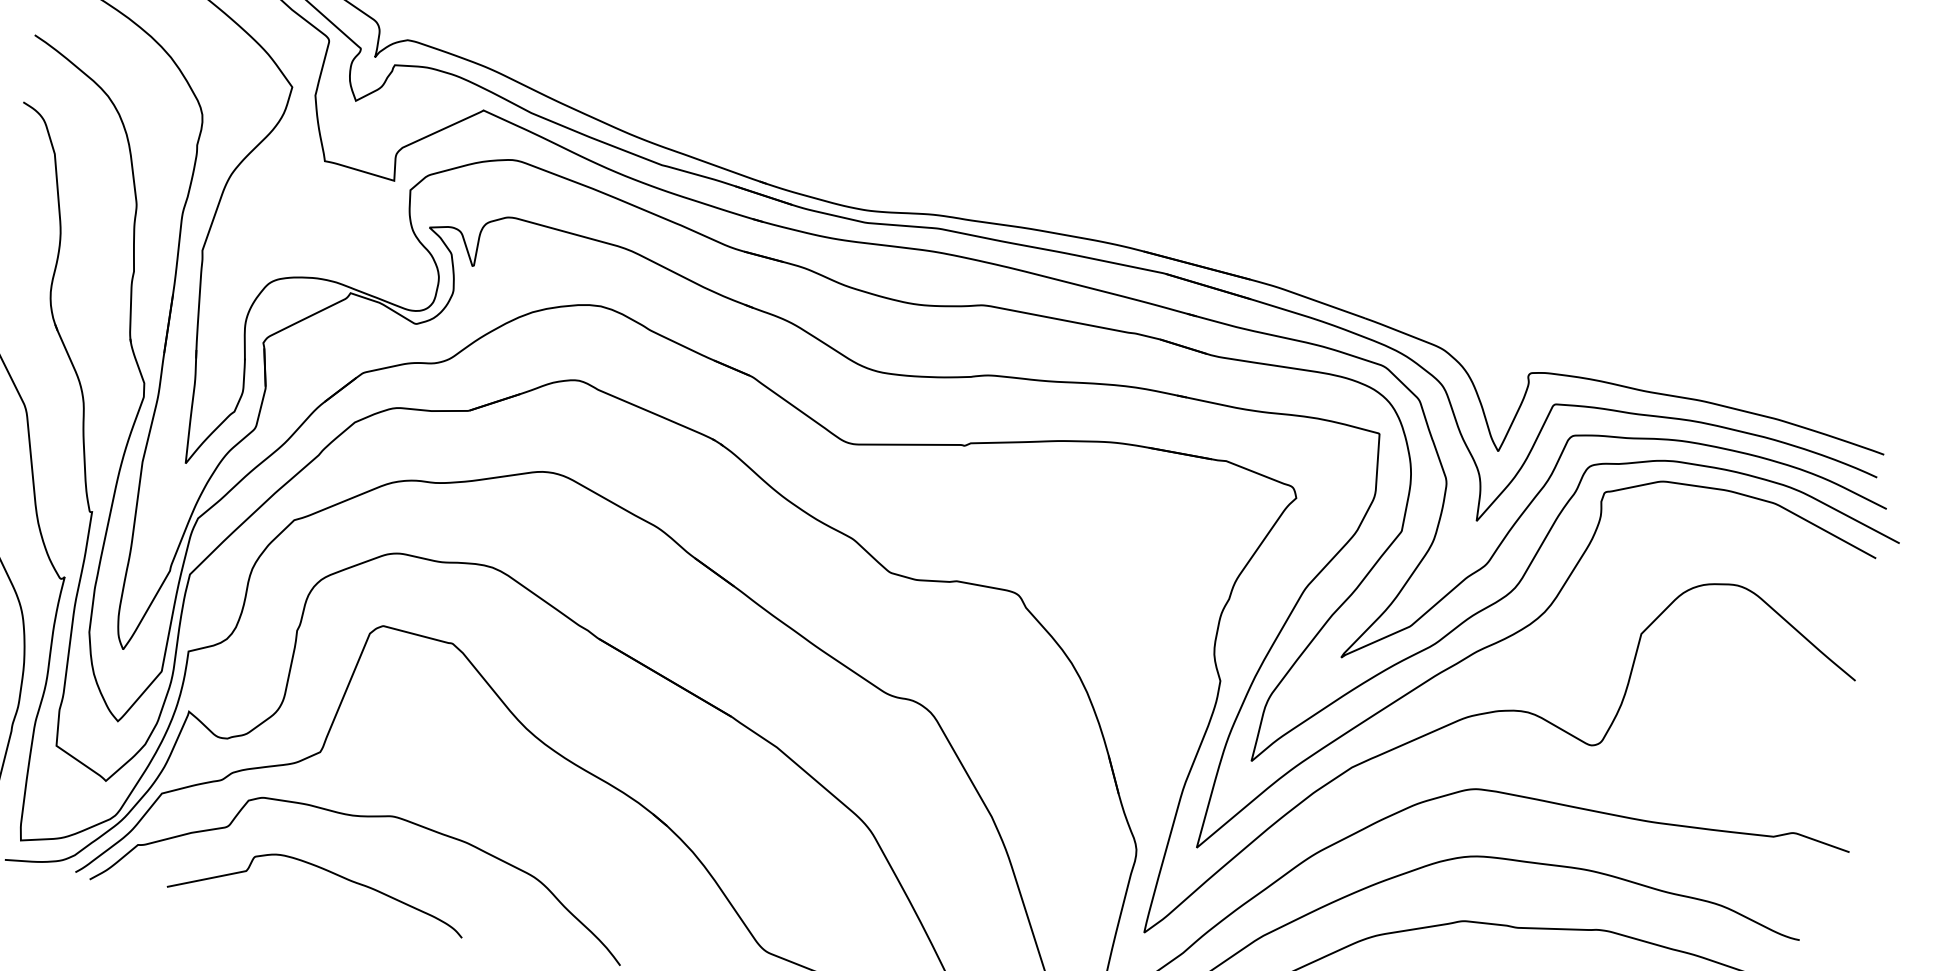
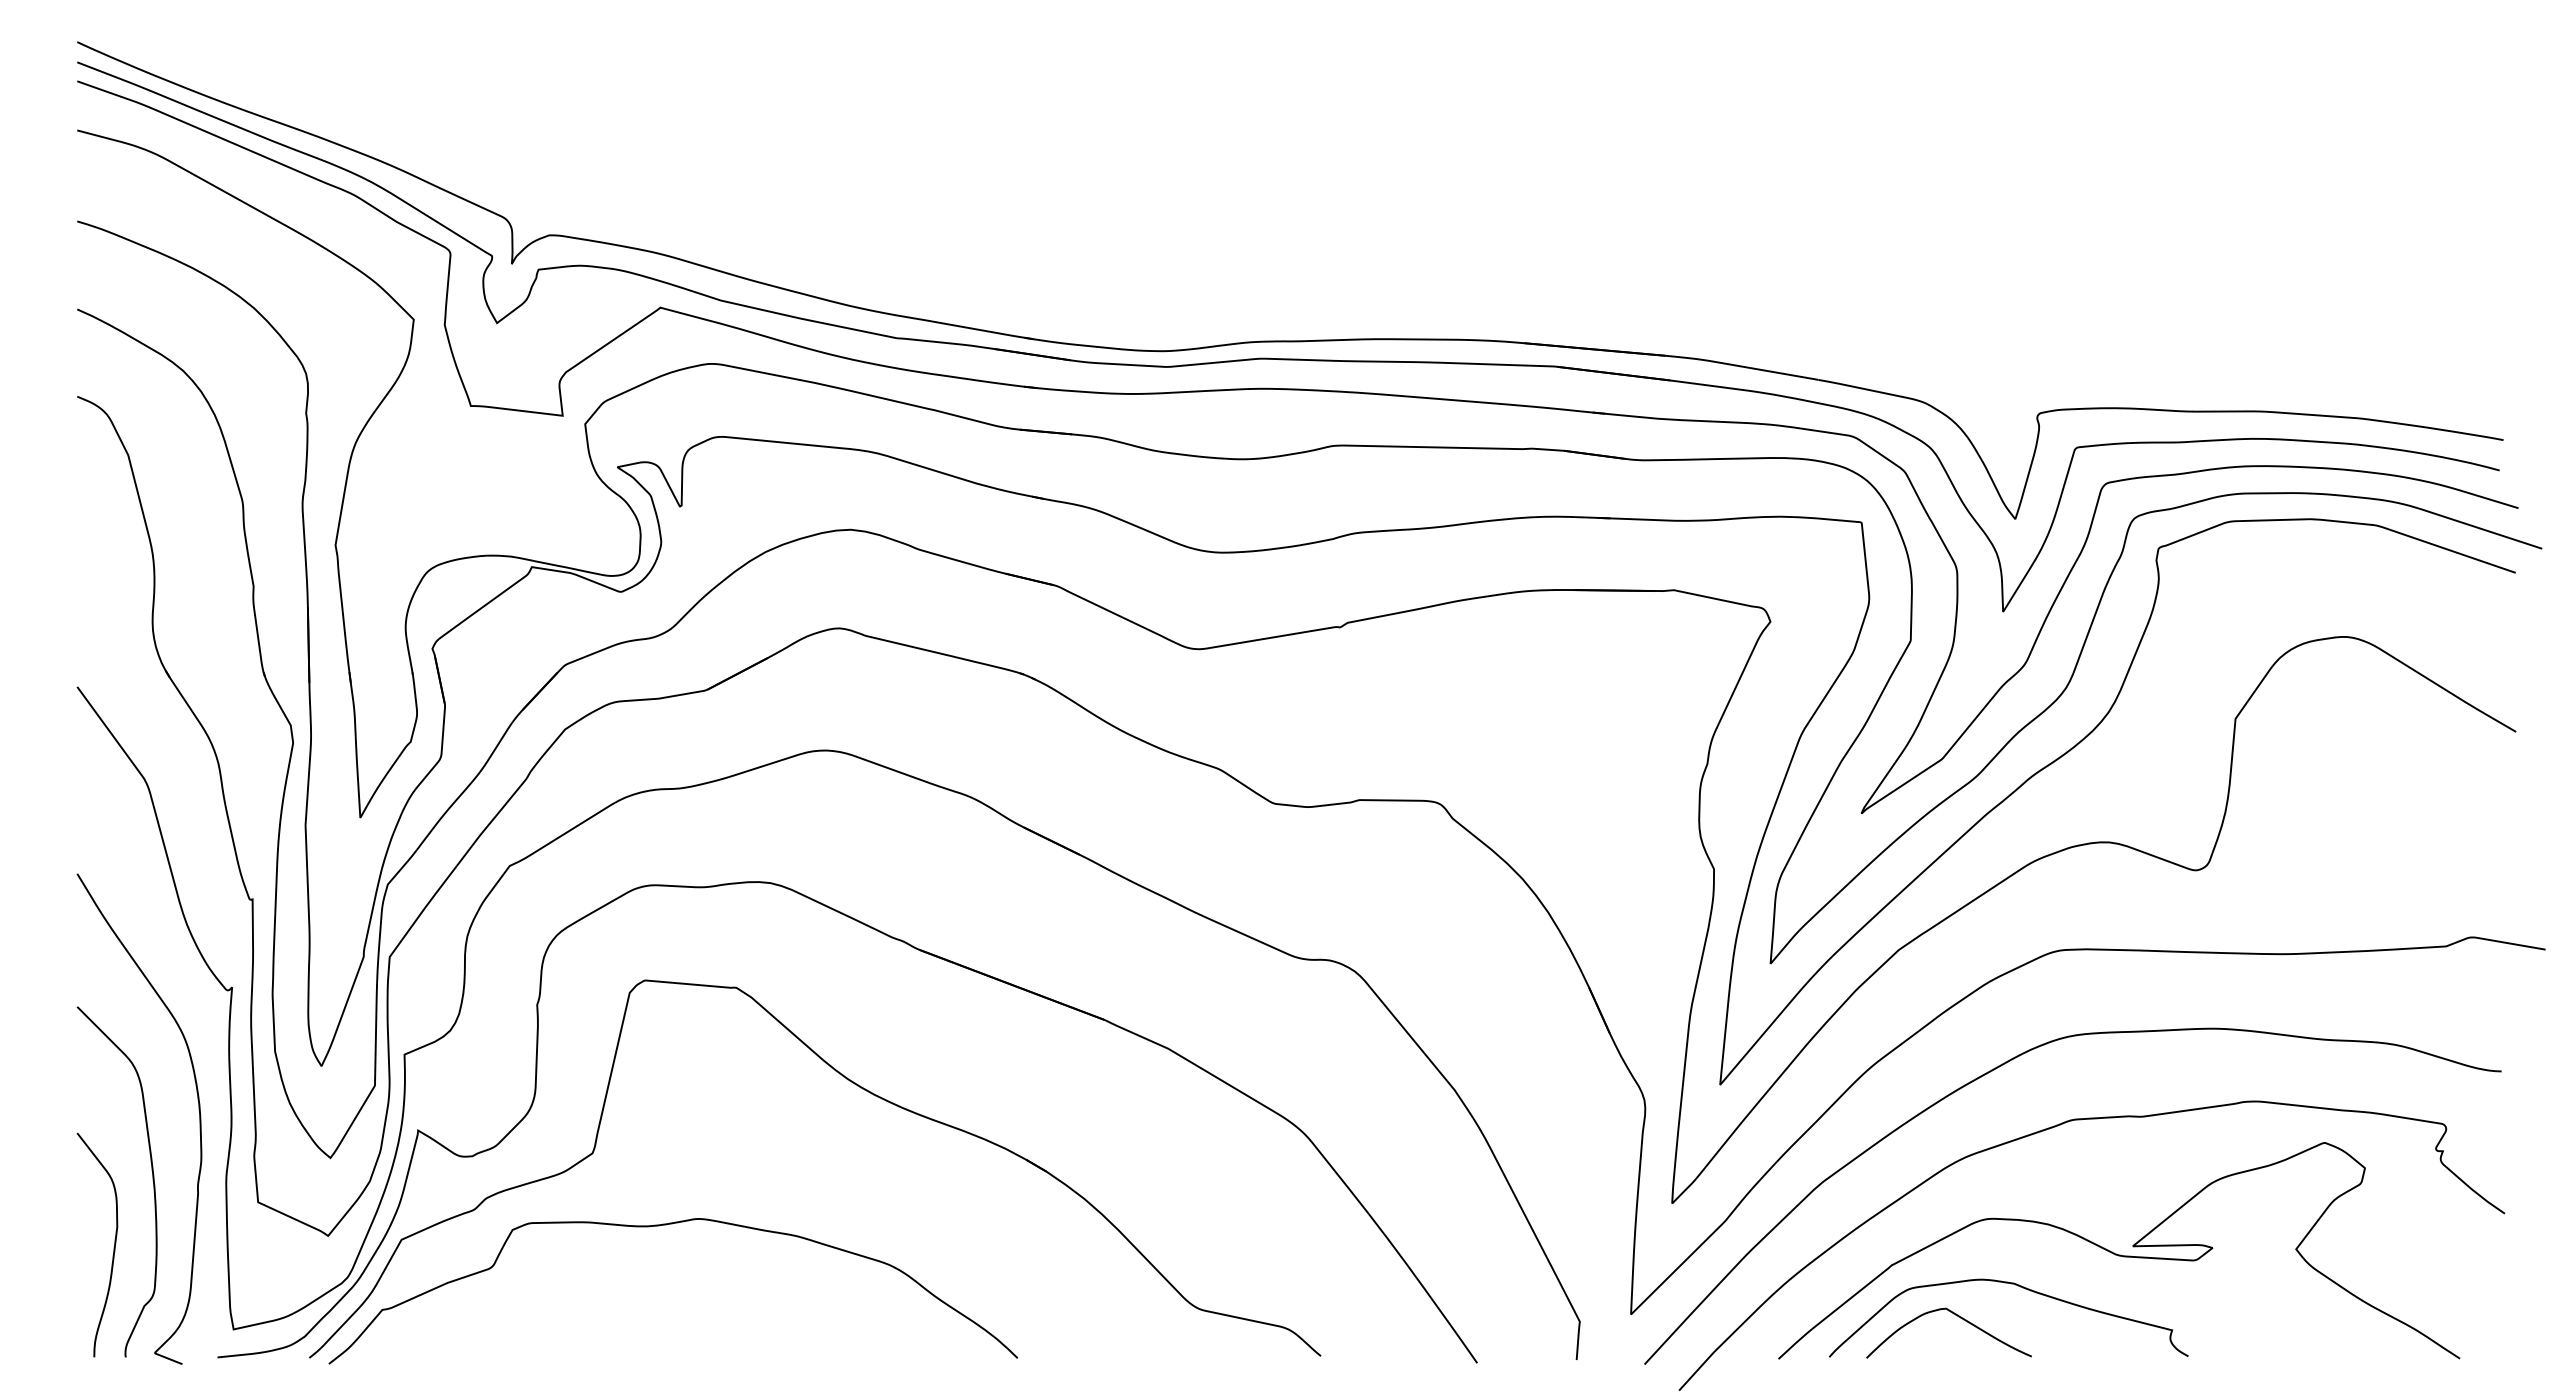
curve: (326, 871) -> (626, 1302), removed

